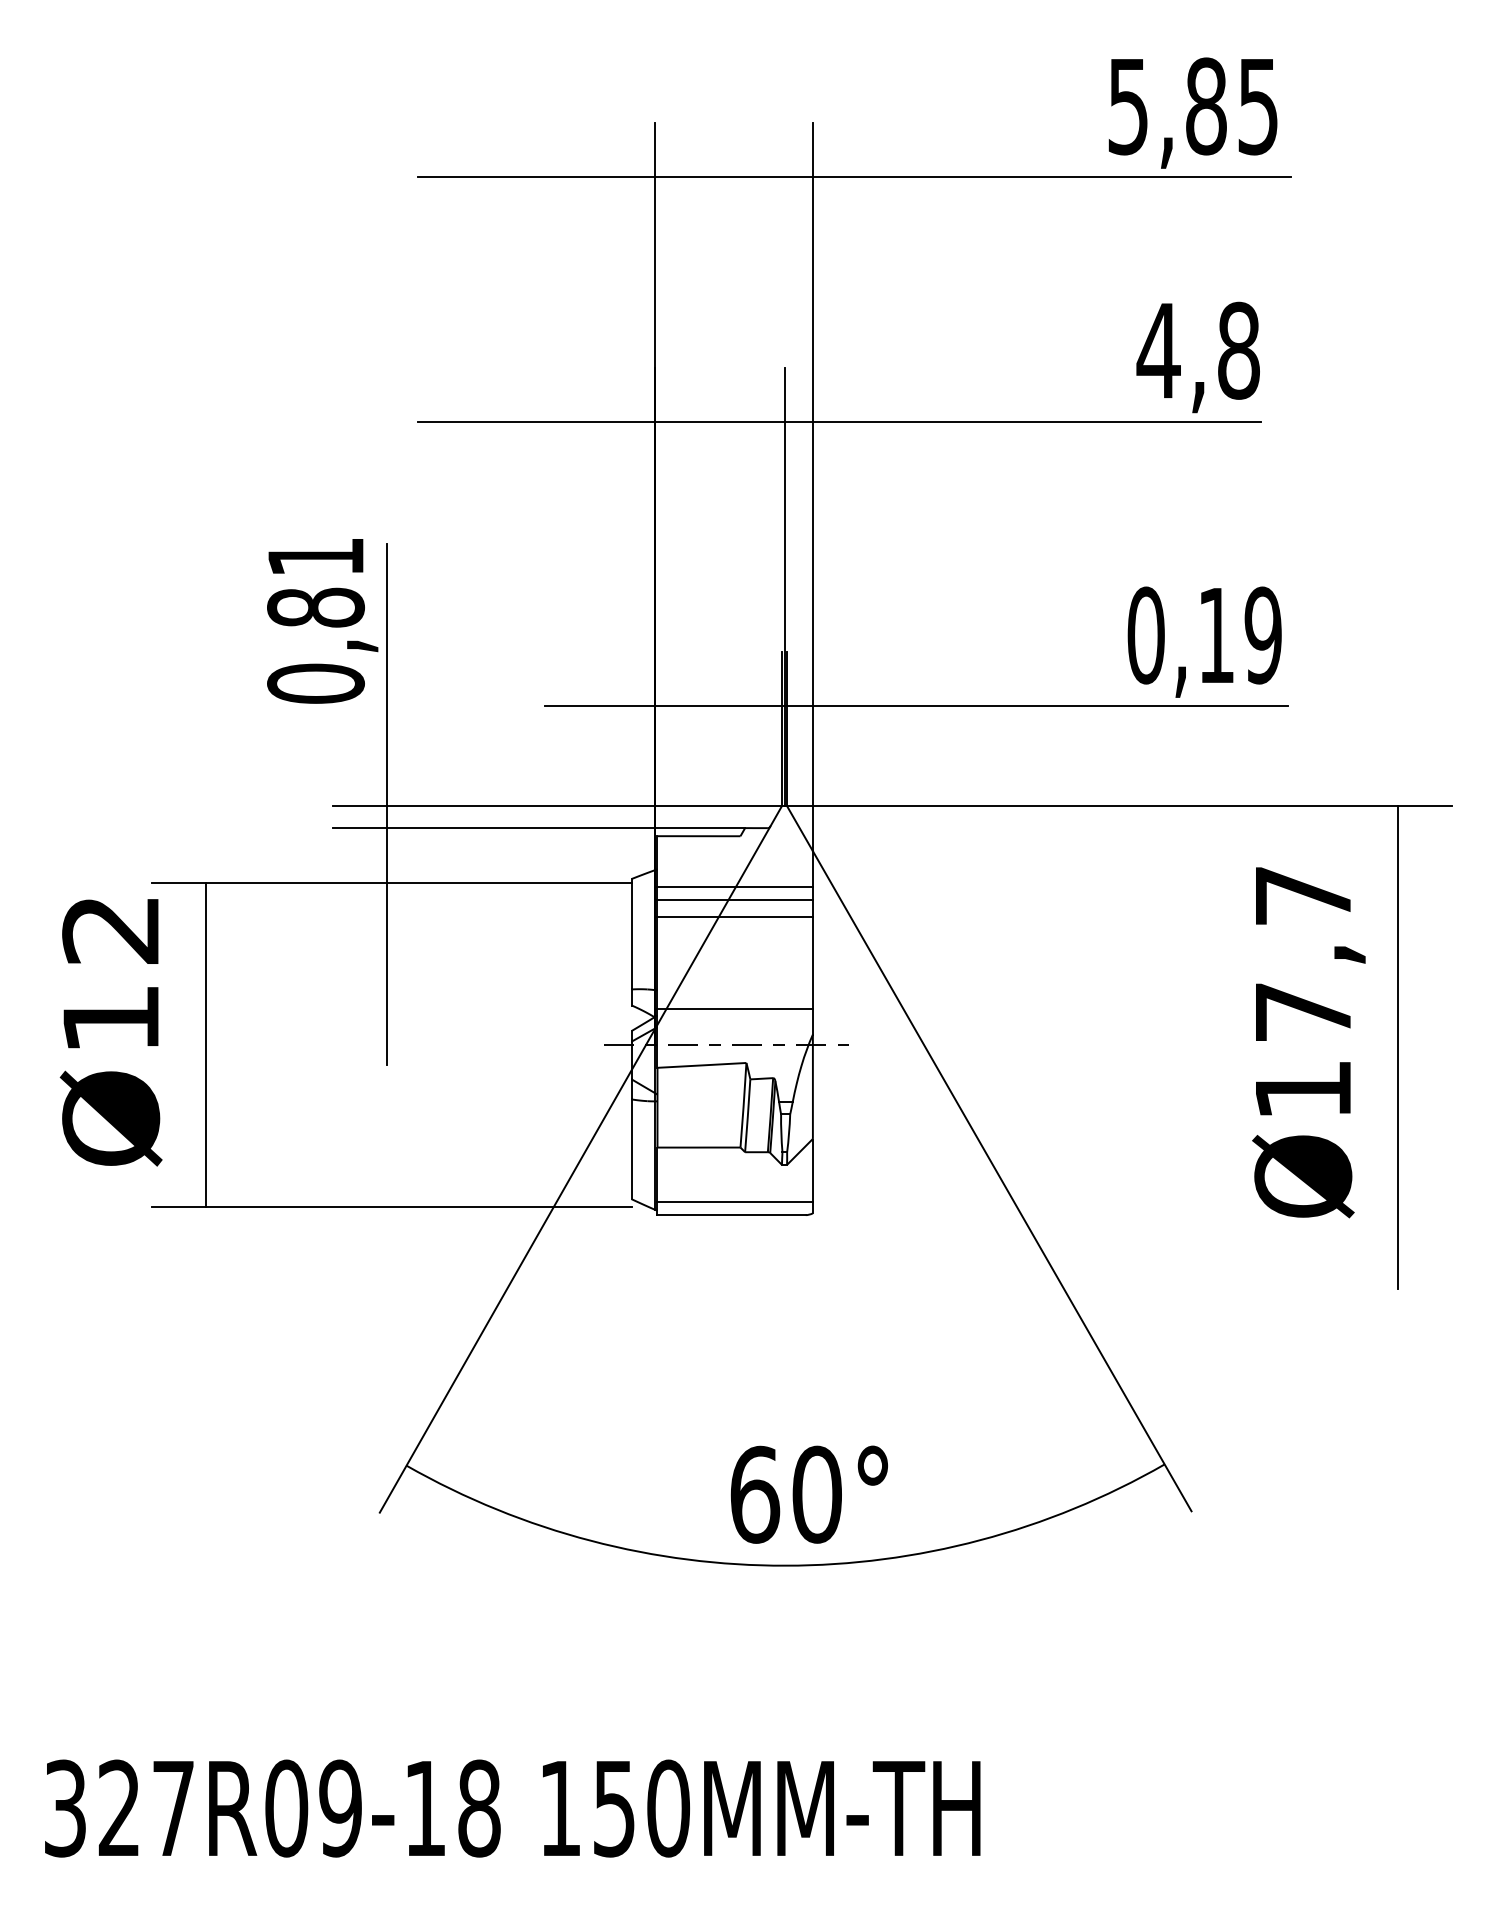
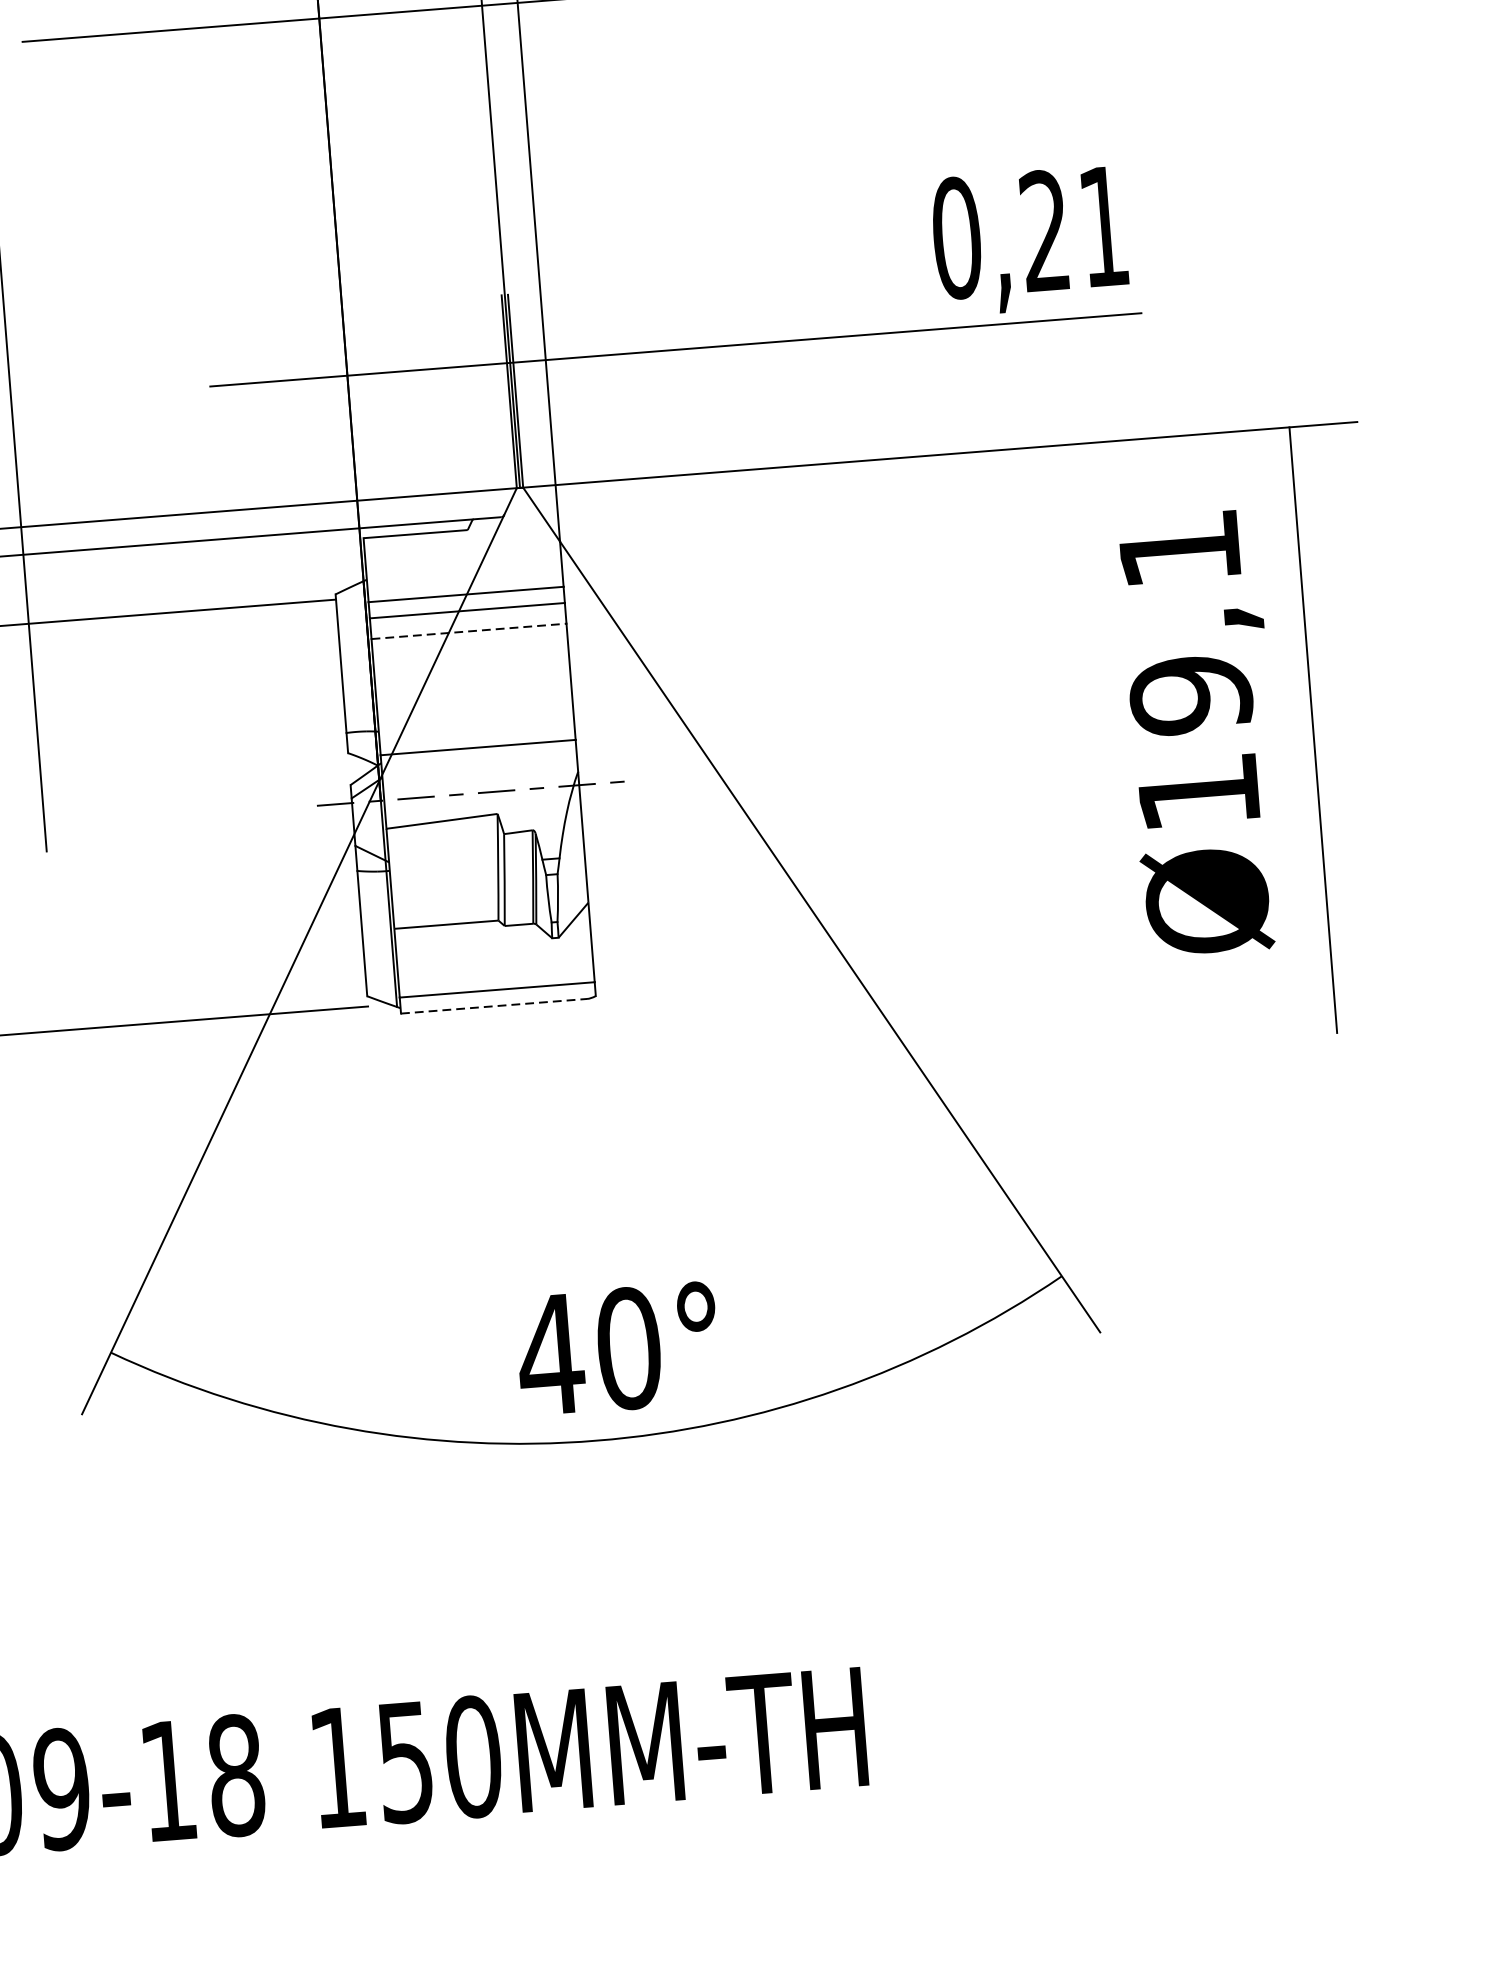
text: (1239, 635) -> (1073, 228), 0,19 -> 0,21
line: (735, 916) -> (469, 631), solid -> dashed
text: (1303, 955) -> (1185, 624), Ø17,7 -> Ø19,1
line: (732, 1215) -> (495, 1006), solid -> dashed
text: (754, 1494) -> (550, 1354), 60° -> 40°

